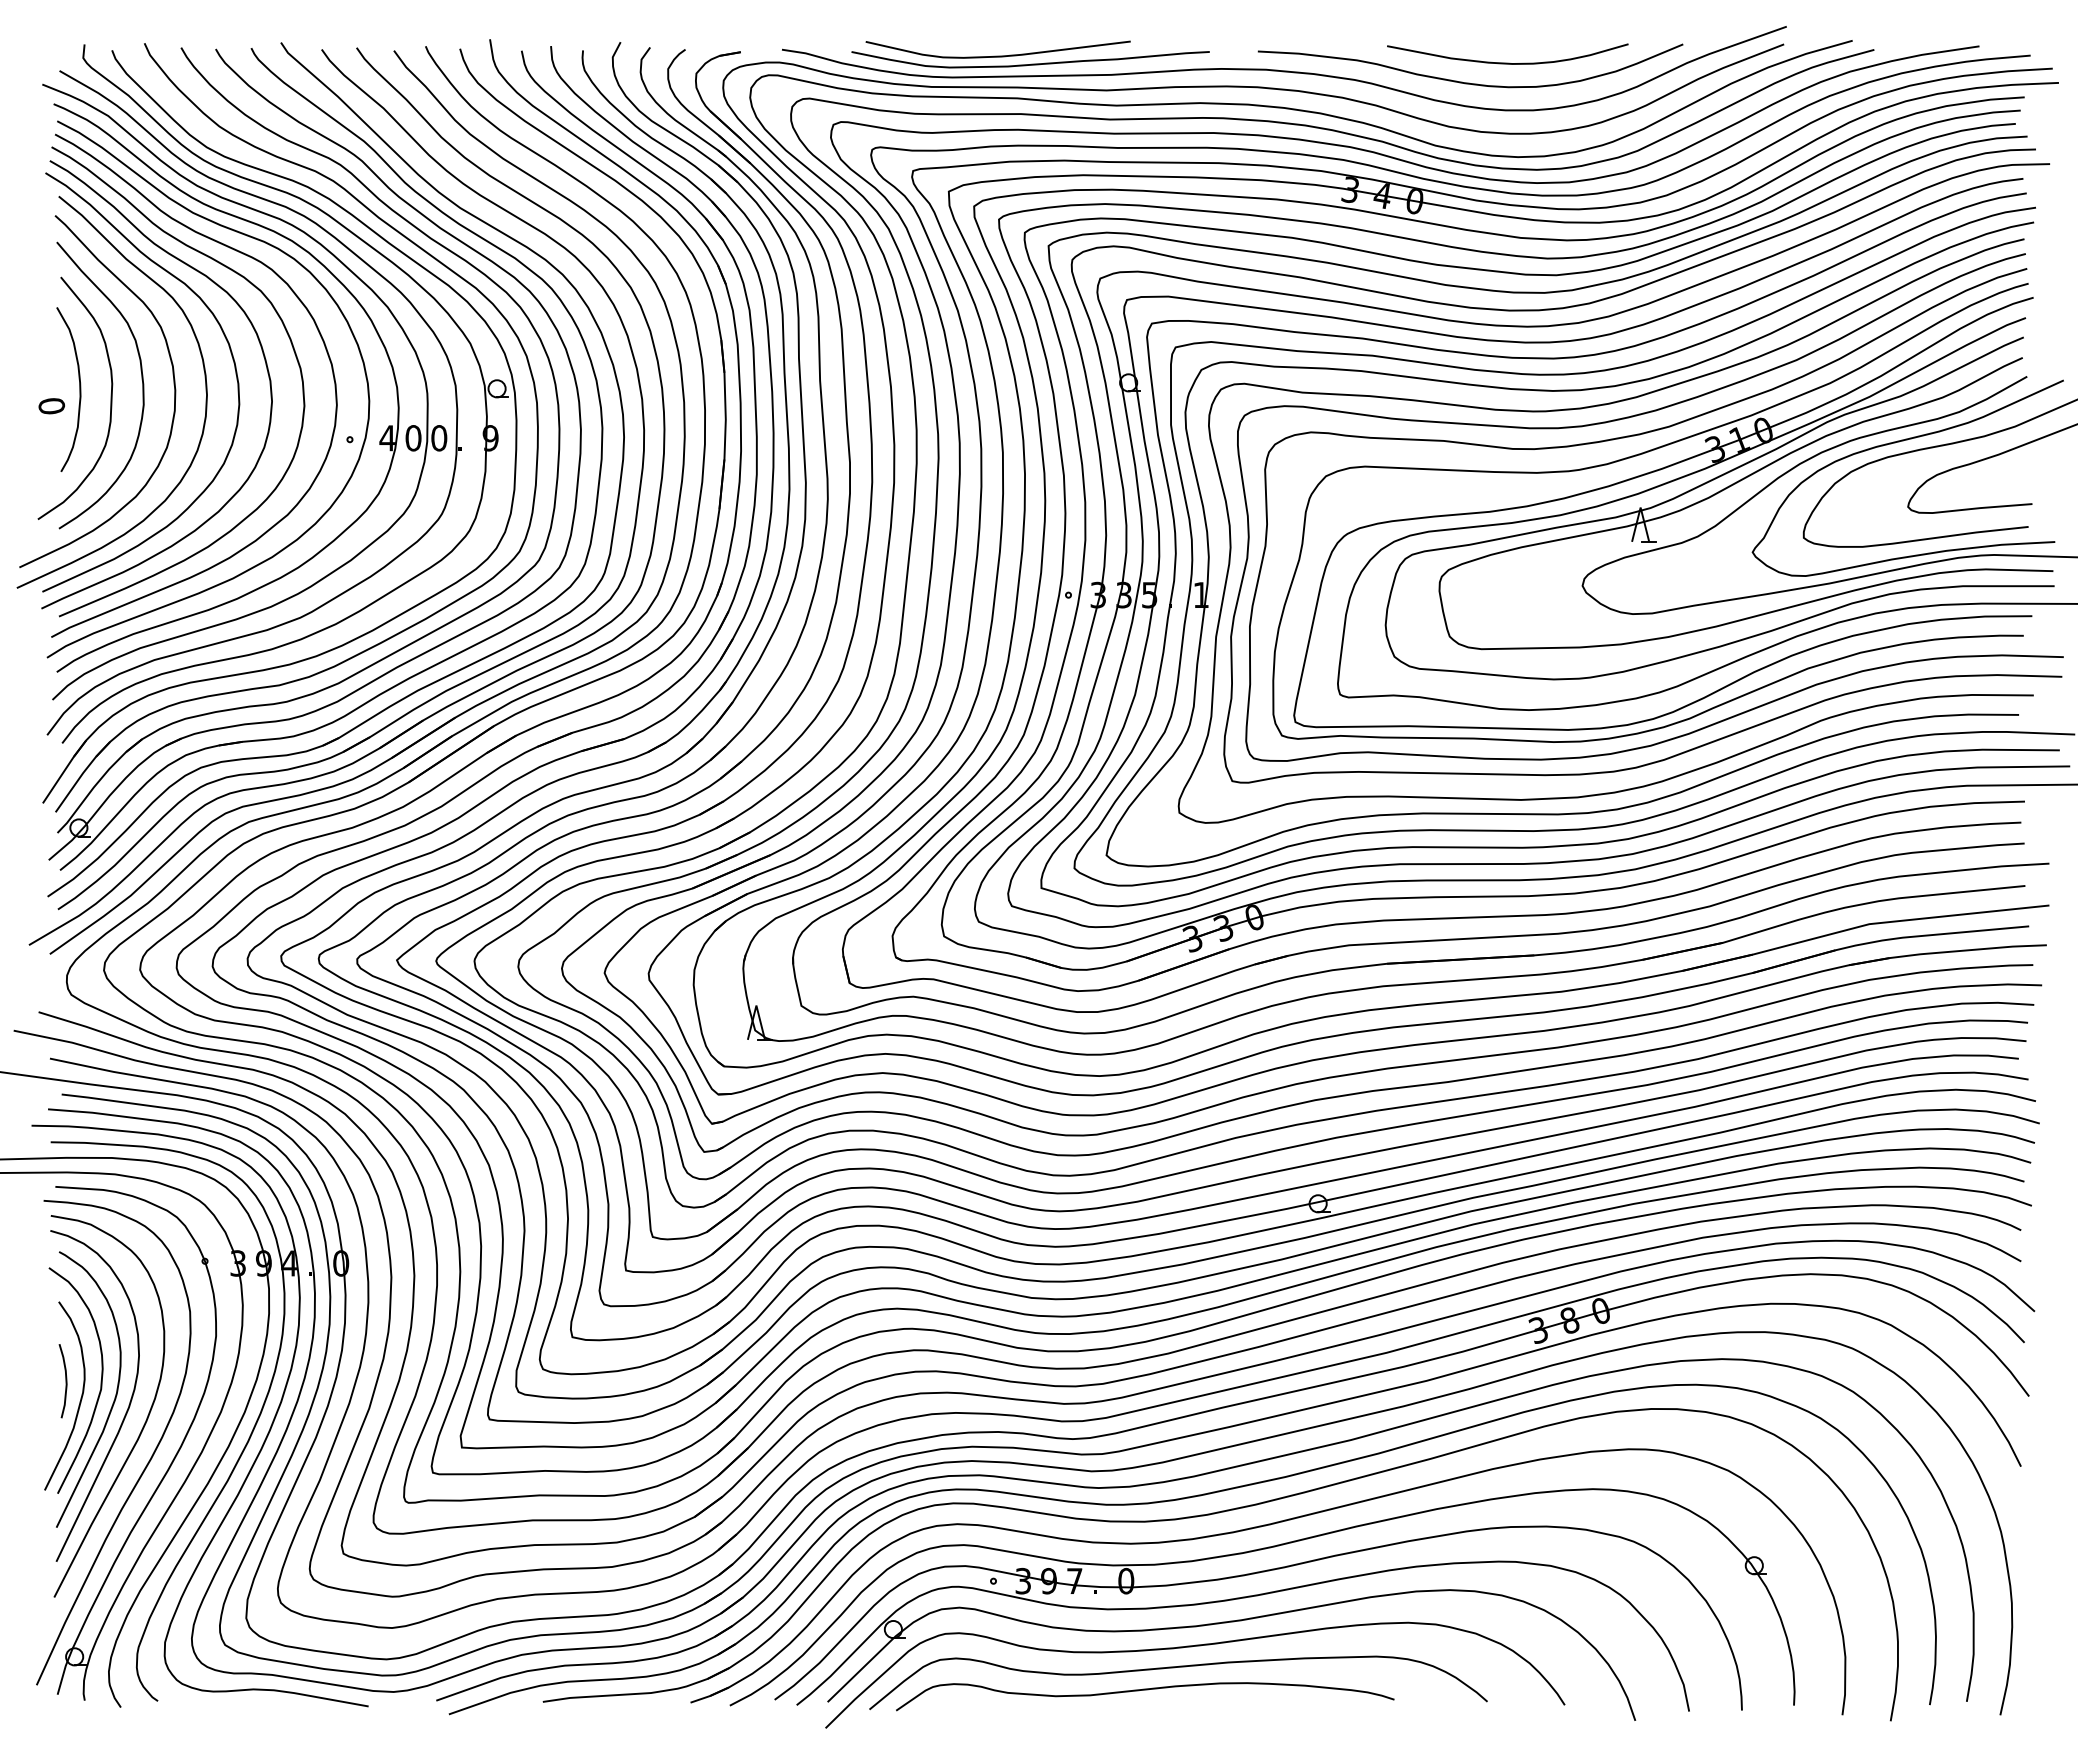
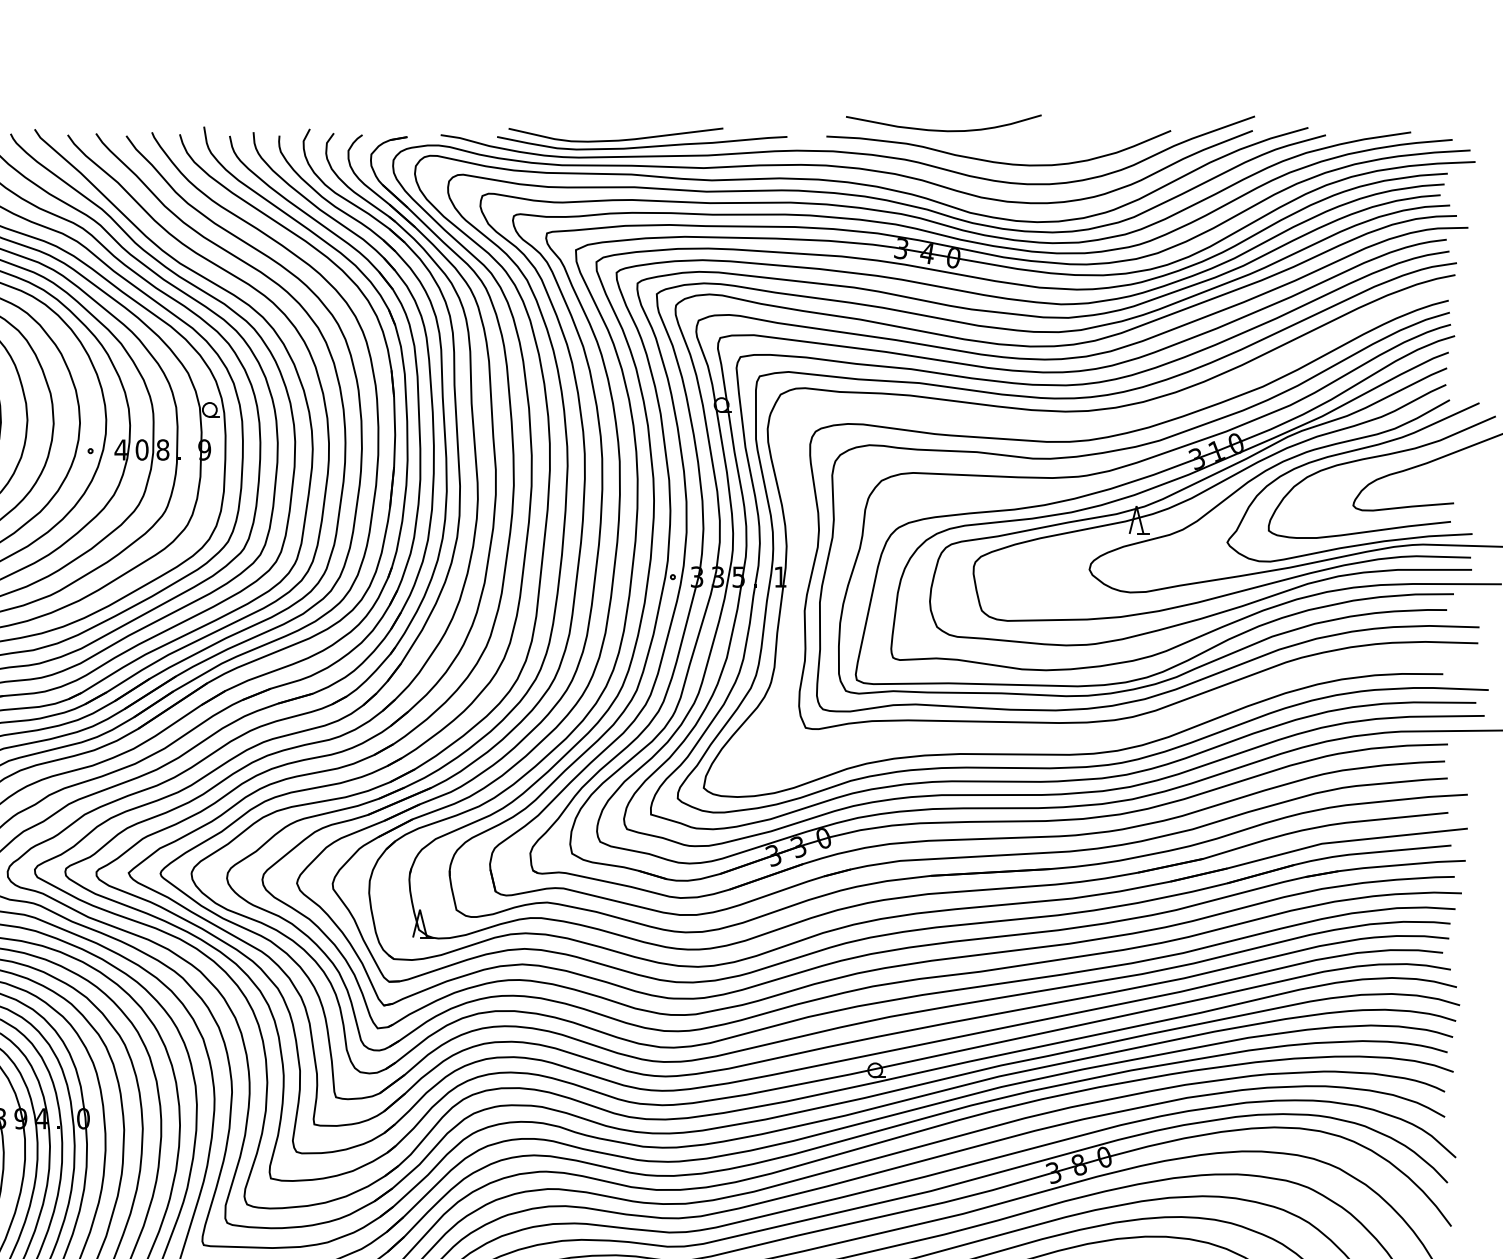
curve: (1507, 62) -> (943, 130), moved
curve: (1587, 408) -> (1093, 425), removed
text: (439, 438) -> (163, 450), 0 -> 8

